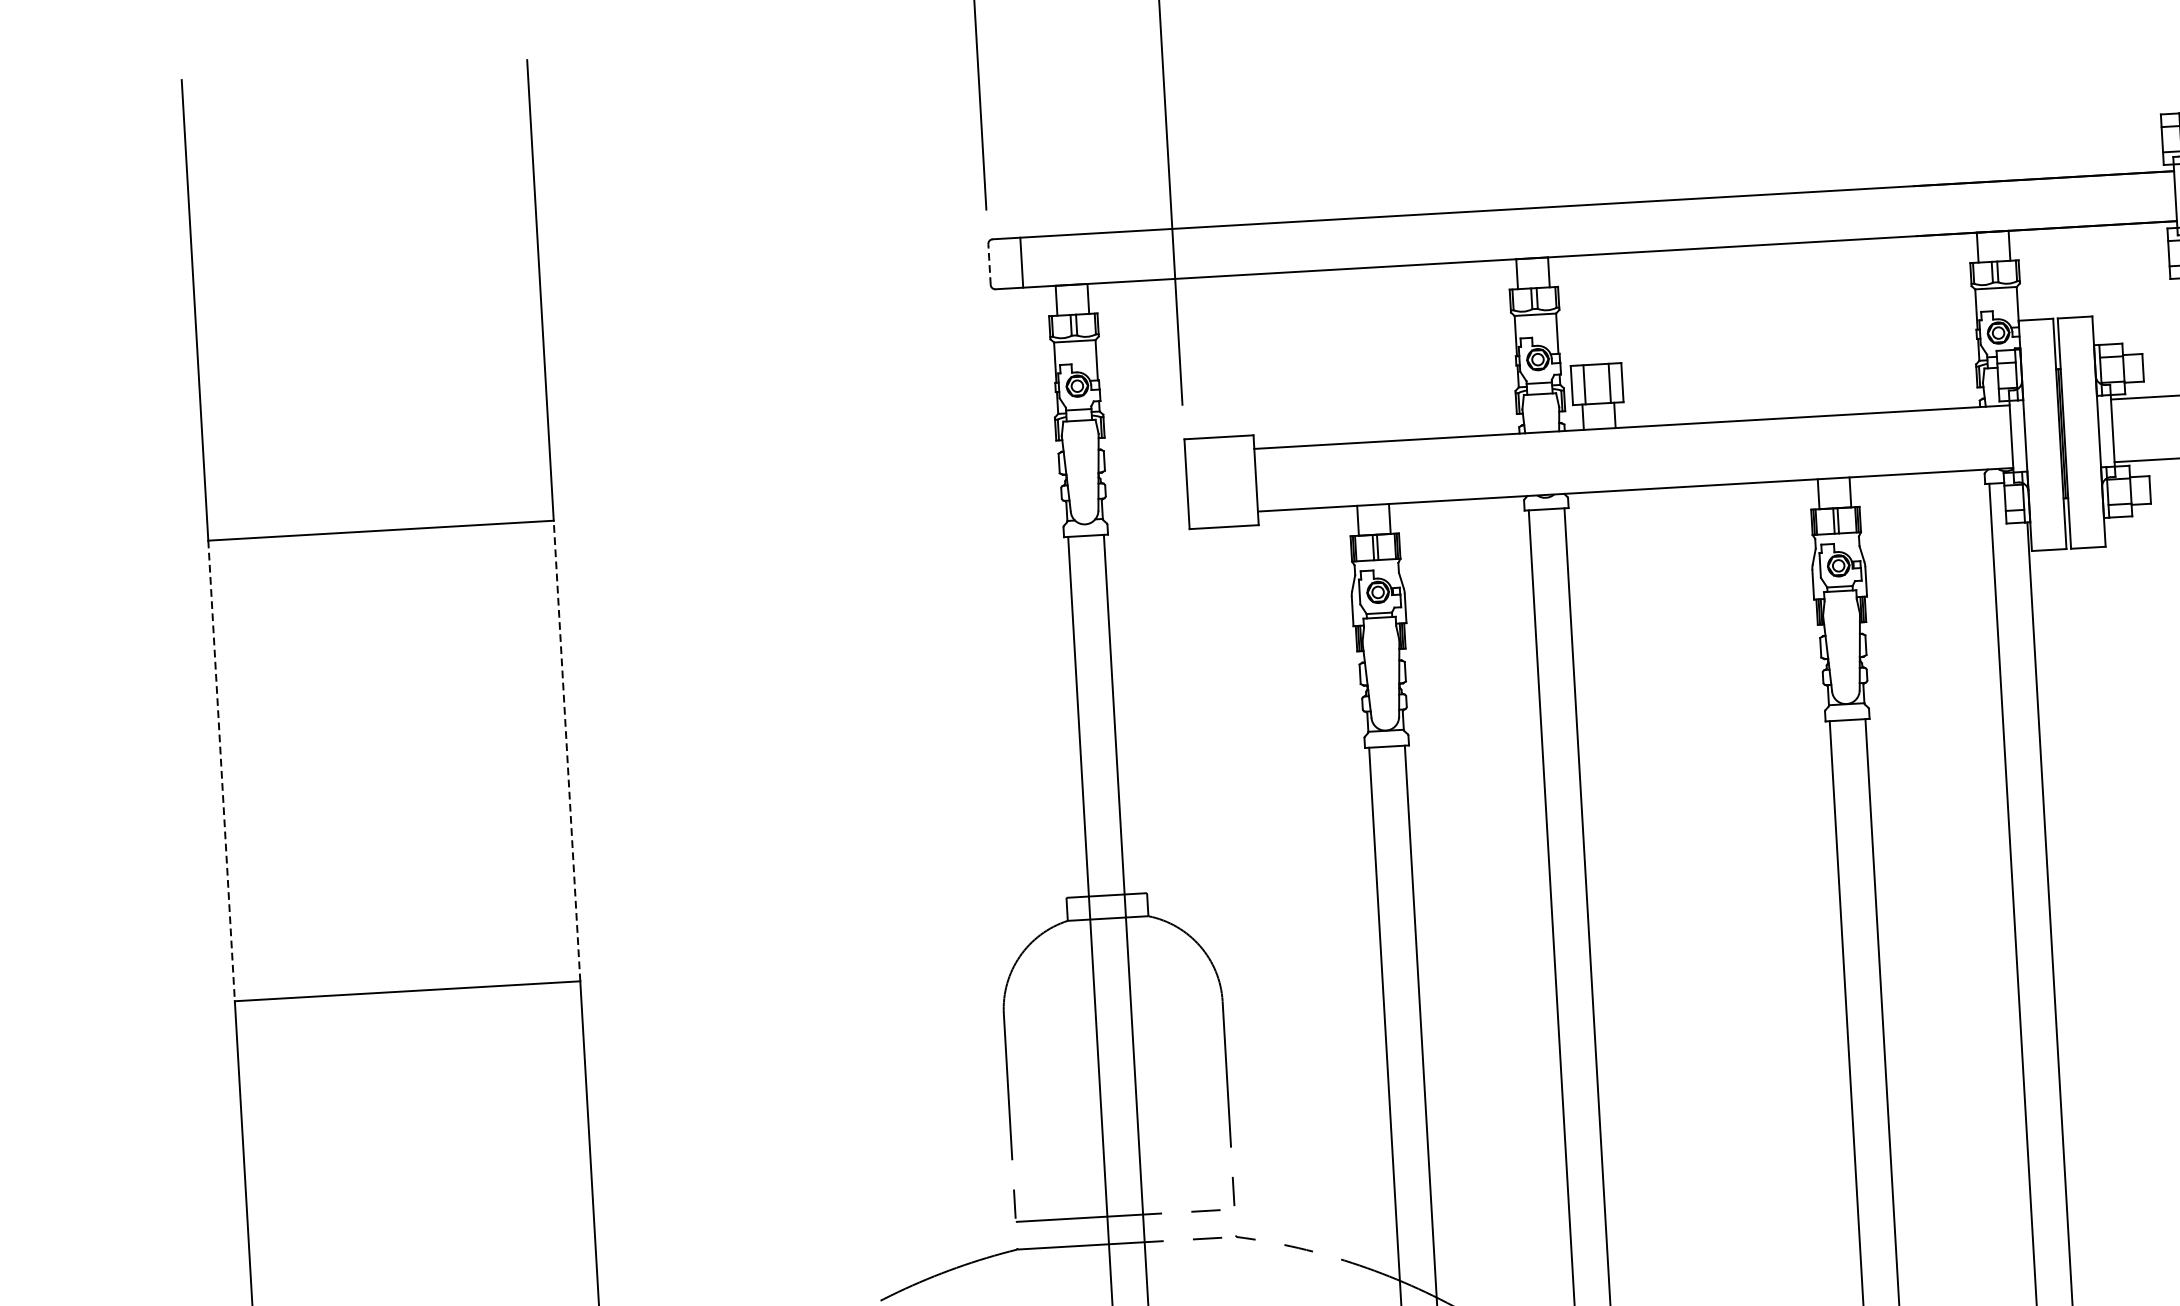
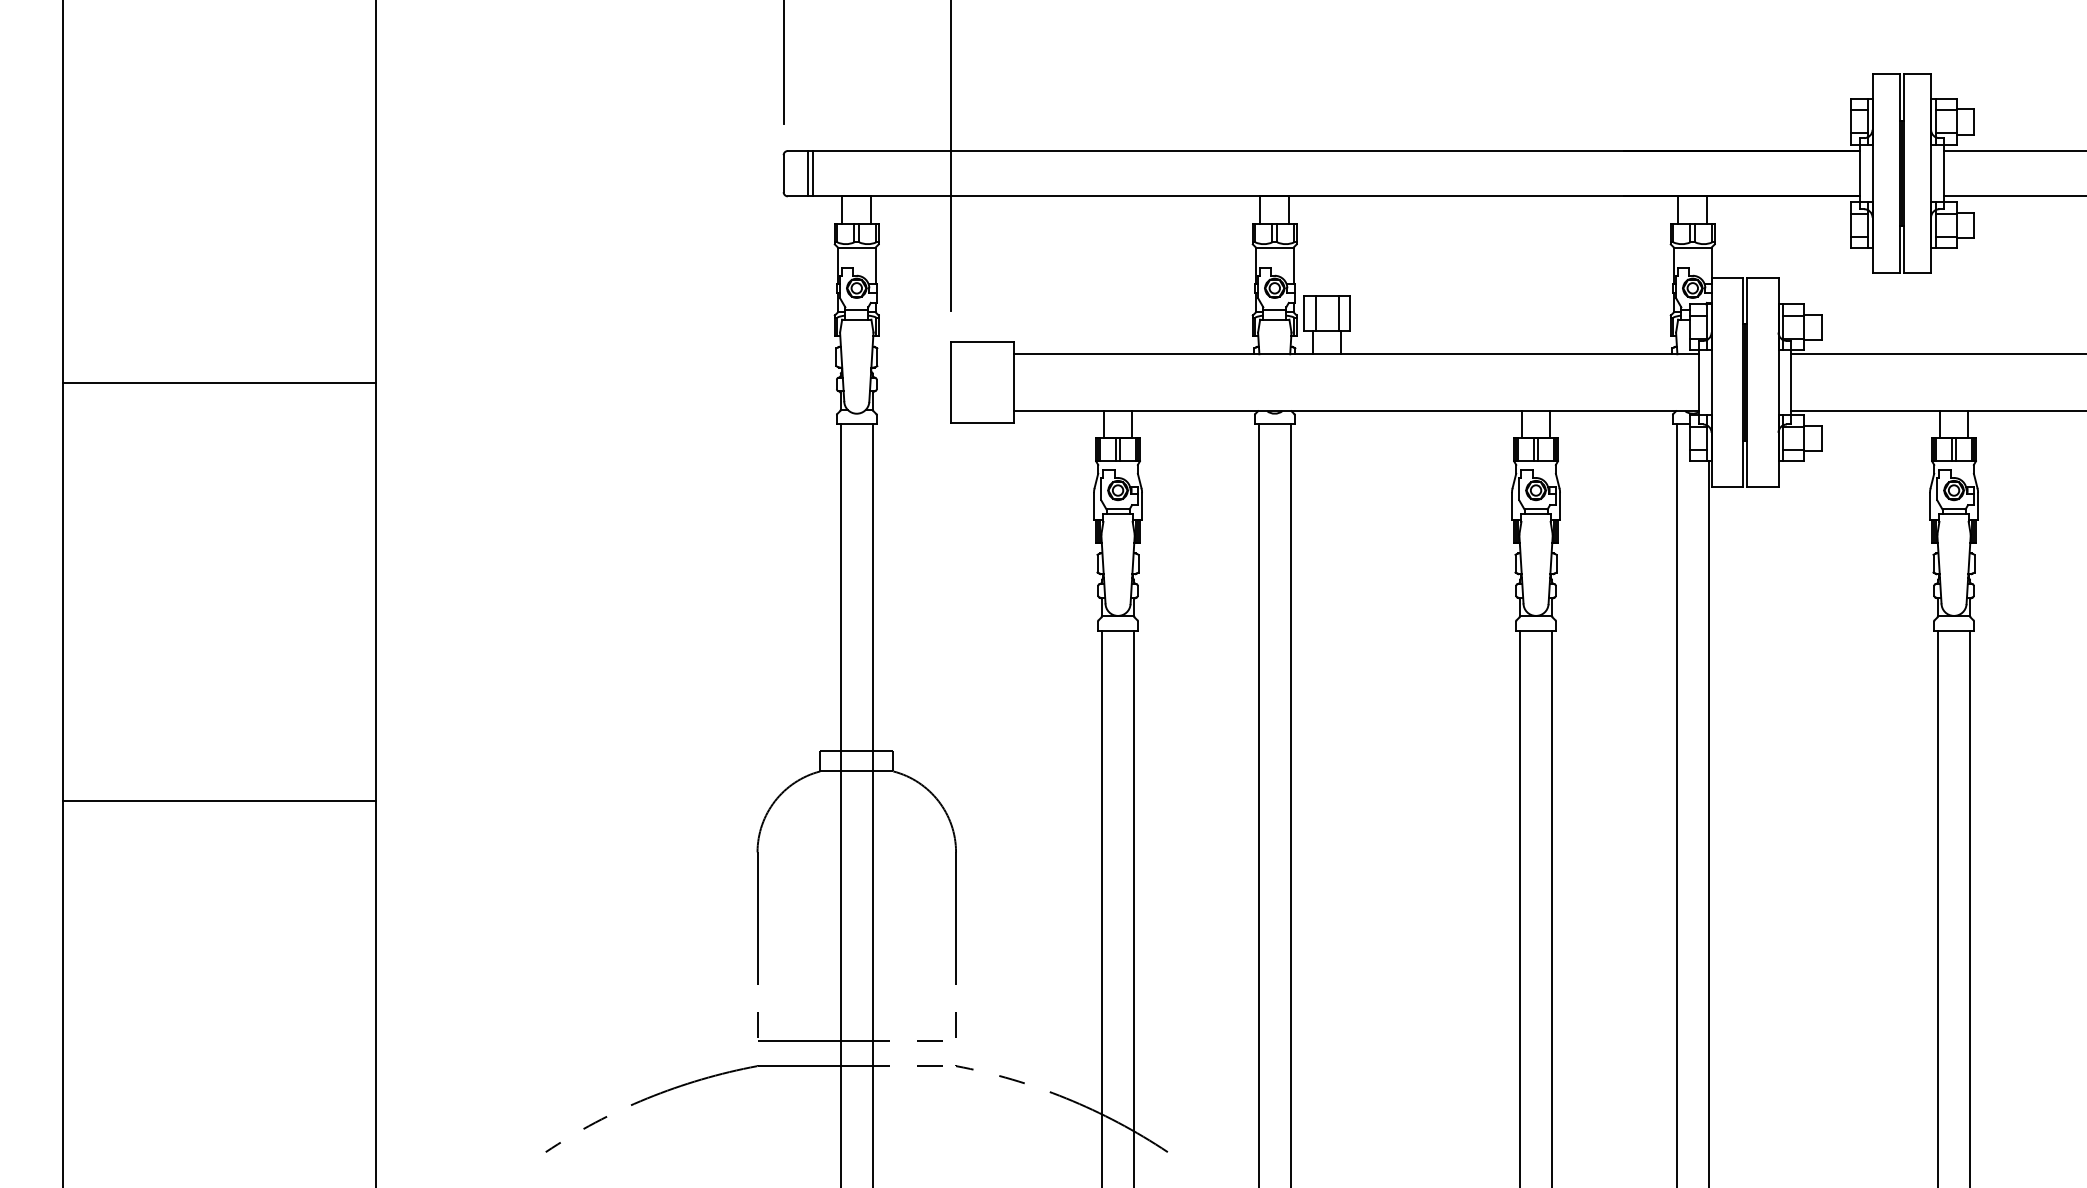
line: (1016, 262) -> (808, 173), added
line: (989, 264) -> (783, 173), dashed -> solid
line: (567, 750) -> (376, 591), dashed -> solid
line: (221, 770) -> (62, 591), dashed -> solid

